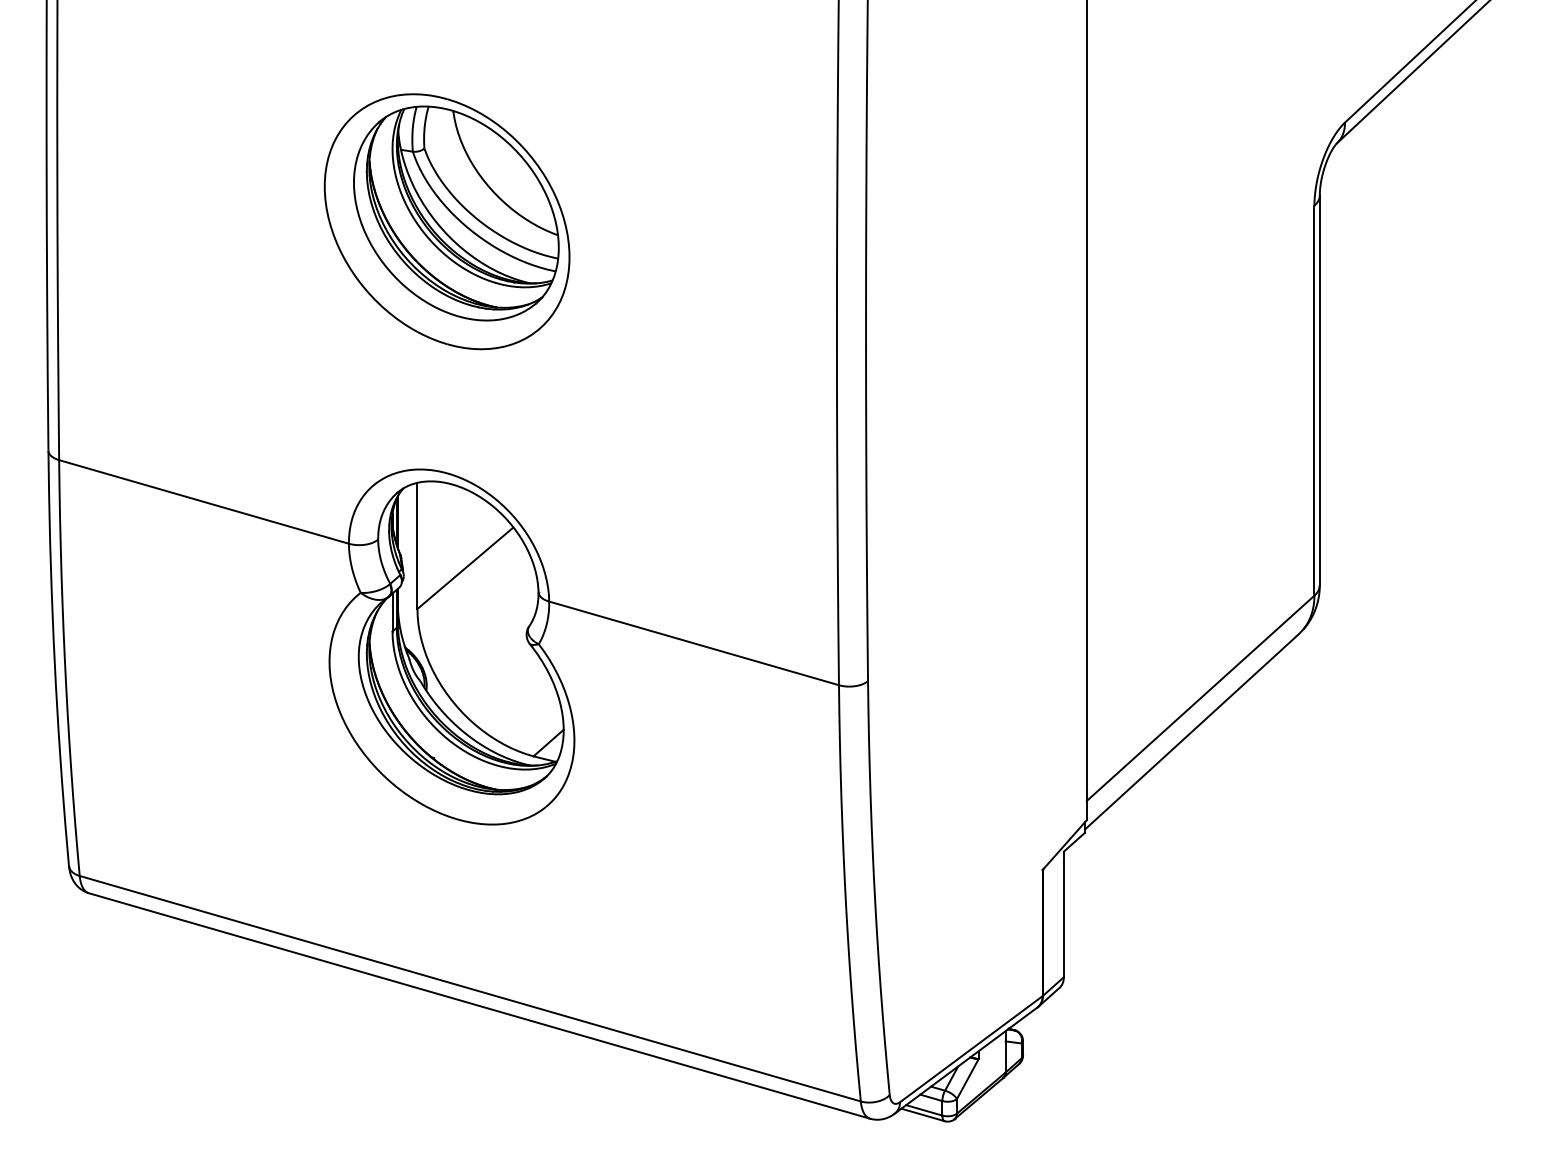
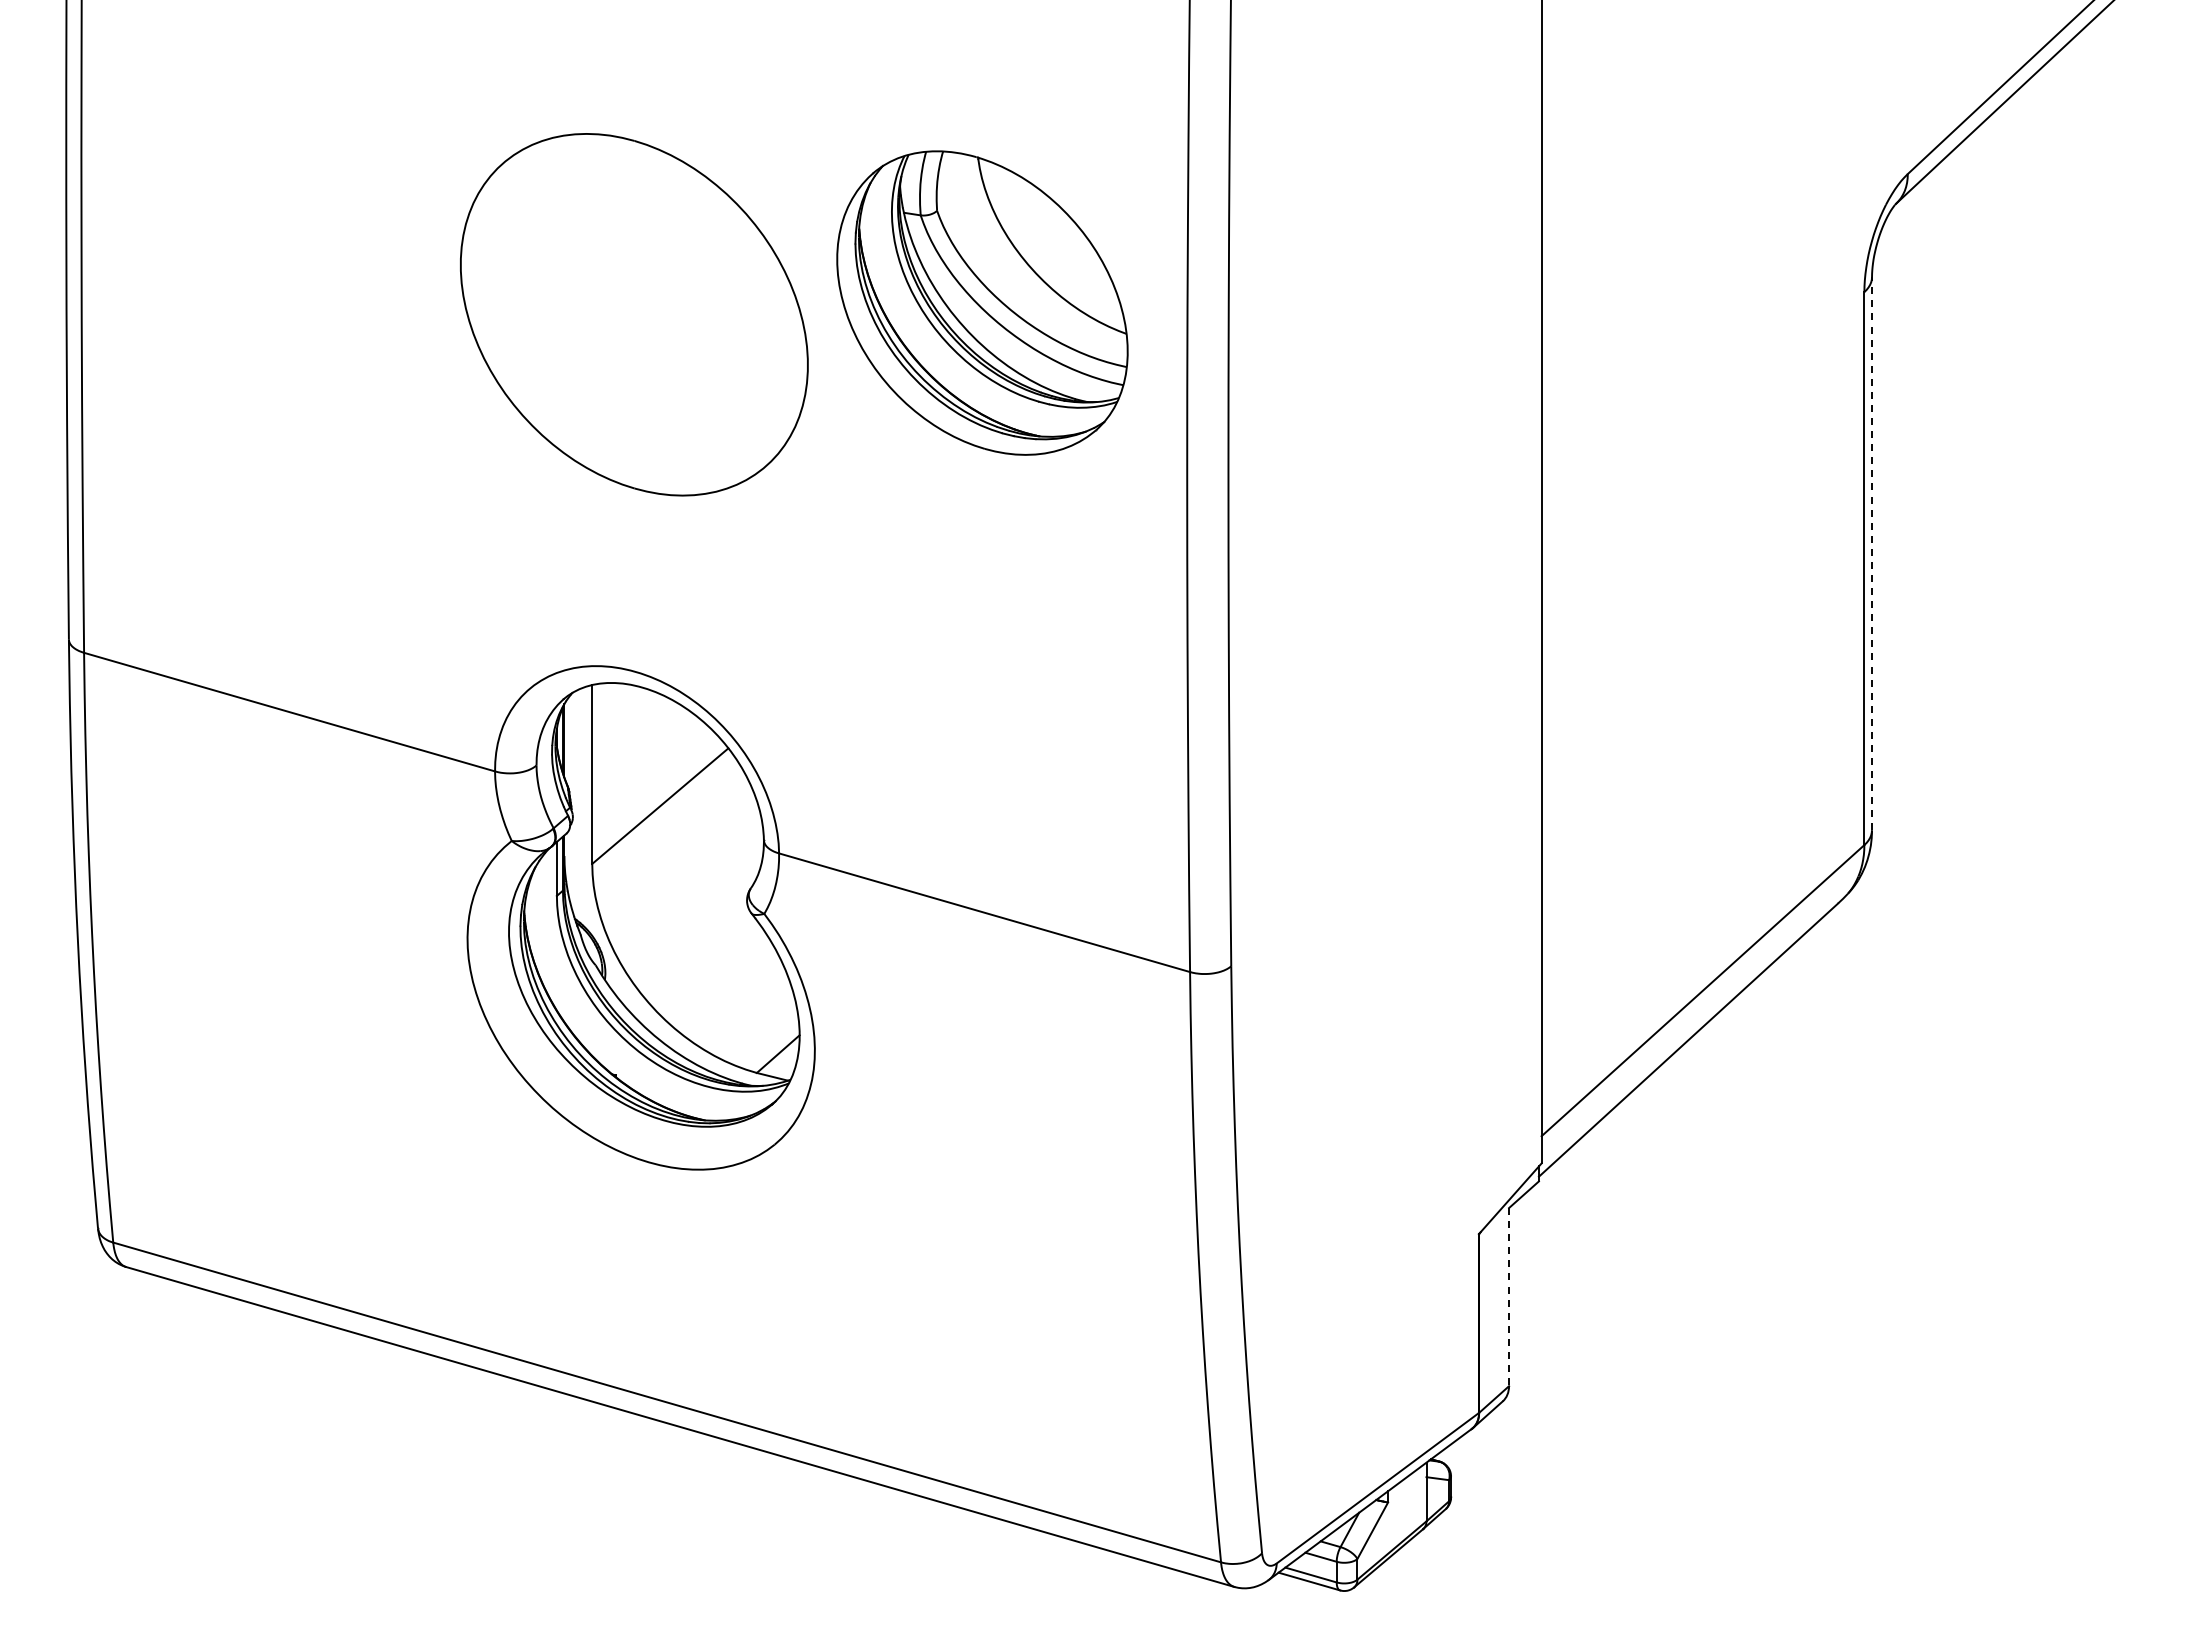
part: (456, 213) -> (982, 302), moved
line: (1319, 390) -> (1871, 553), solid -> dashed
line: (1064, 914) -> (1509, 1297), solid -> dashed

